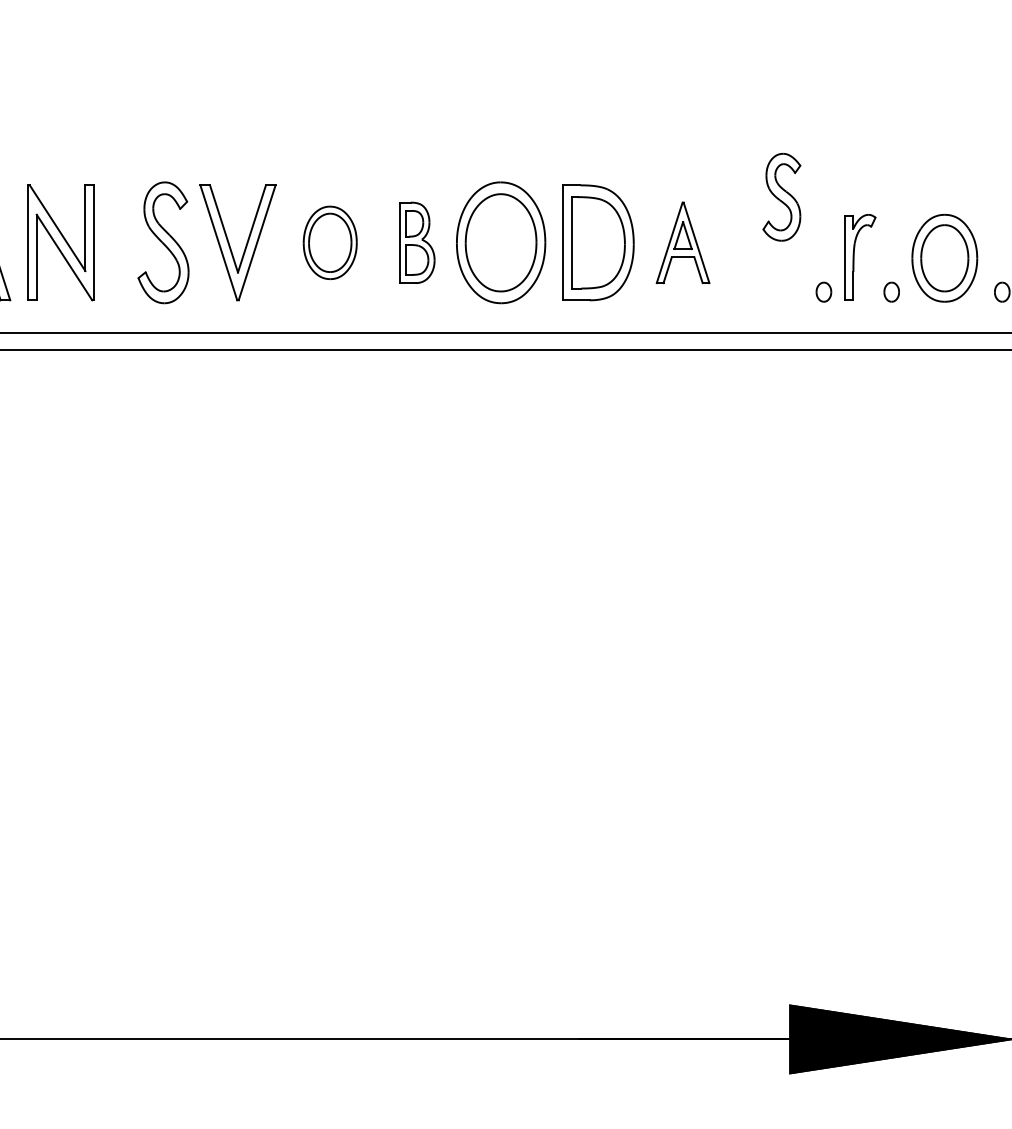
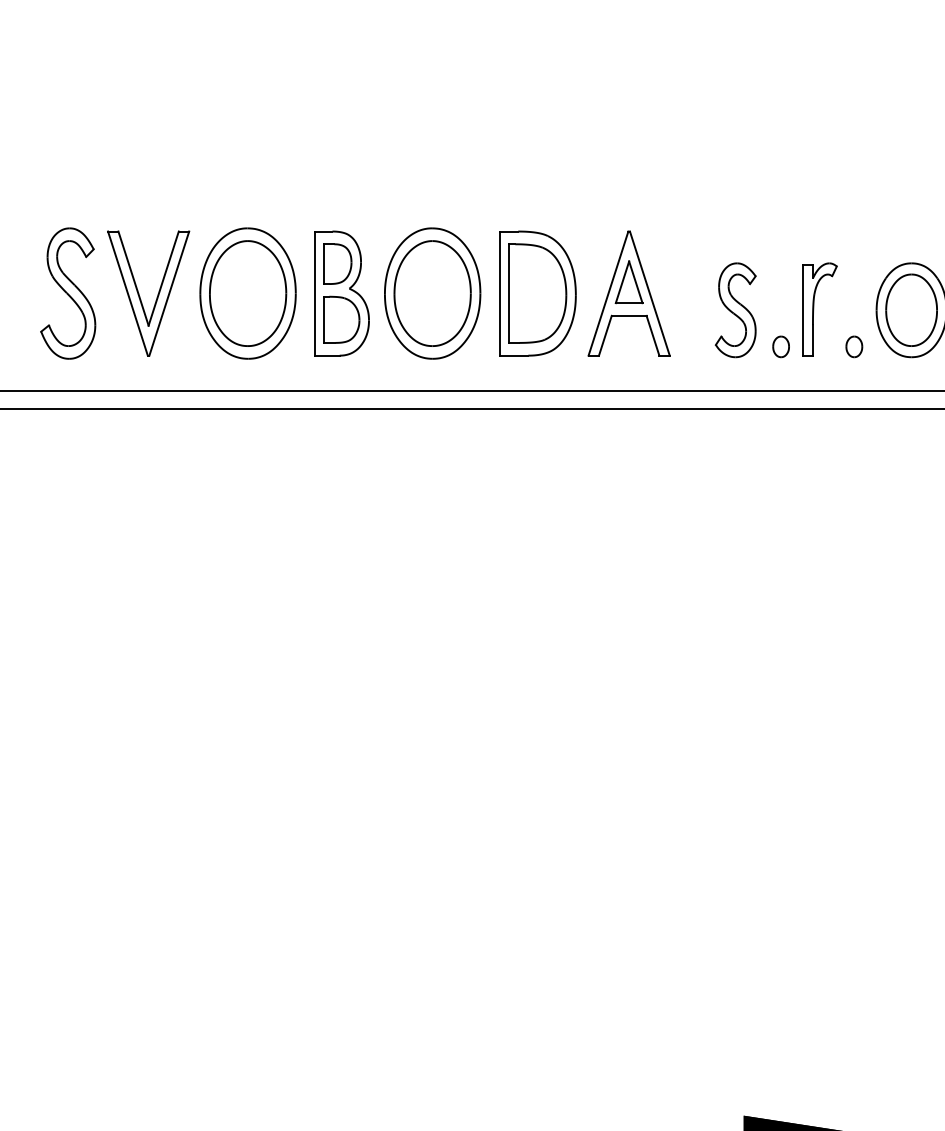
part: (781, 197) -> (735, 310), moved
part: (330, 242) -> (248, 293), size x1.67
part: (416, 242) -> (341, 293), size x1.43
part: (682, 242) -> (628, 293), size x1.43

